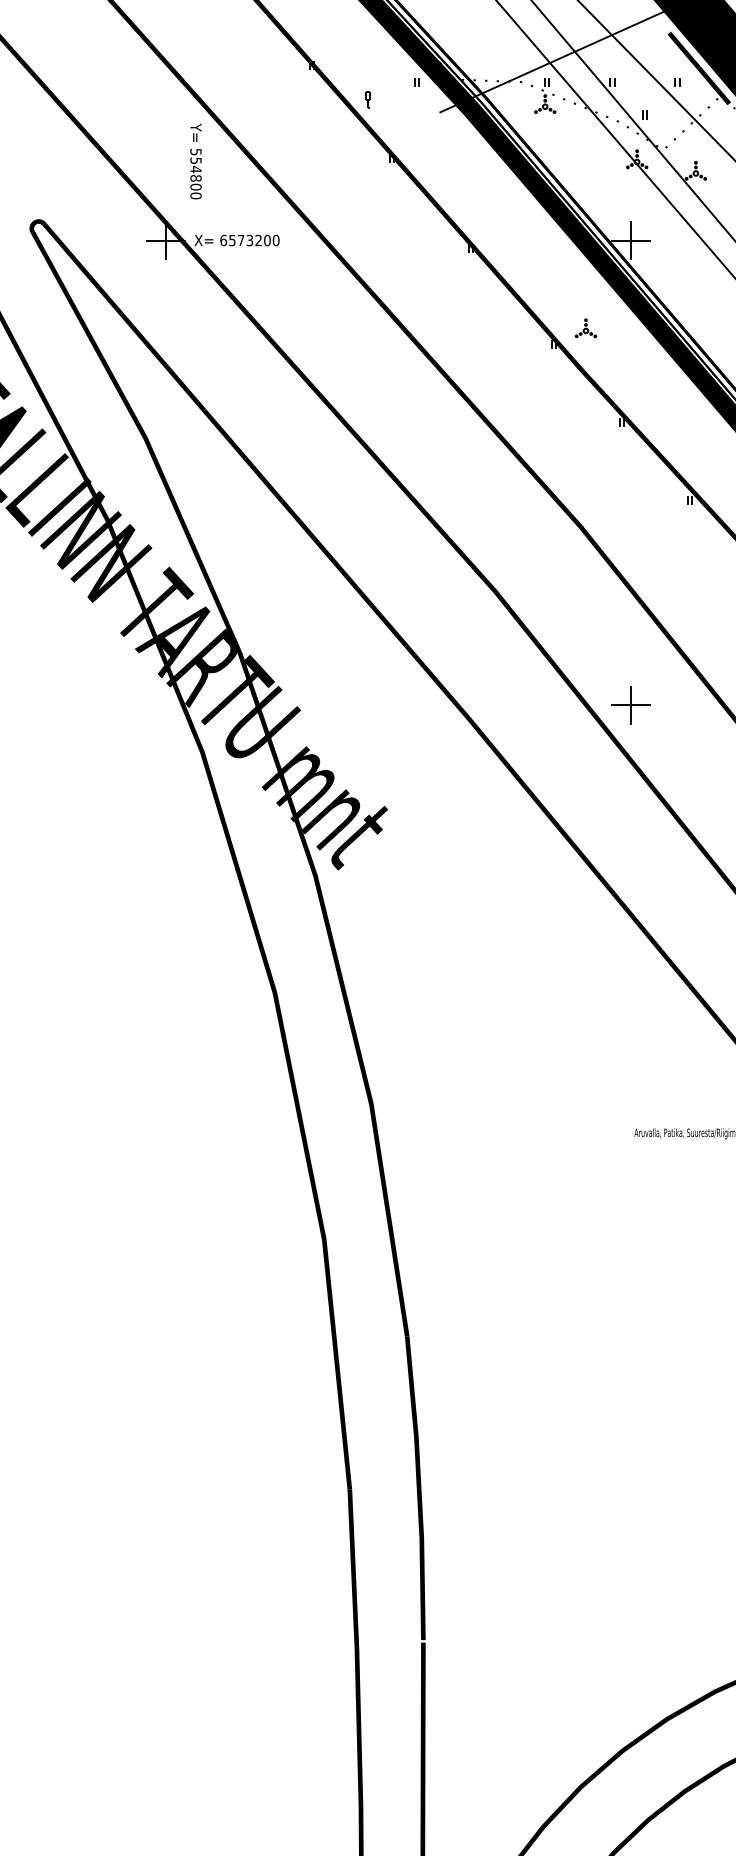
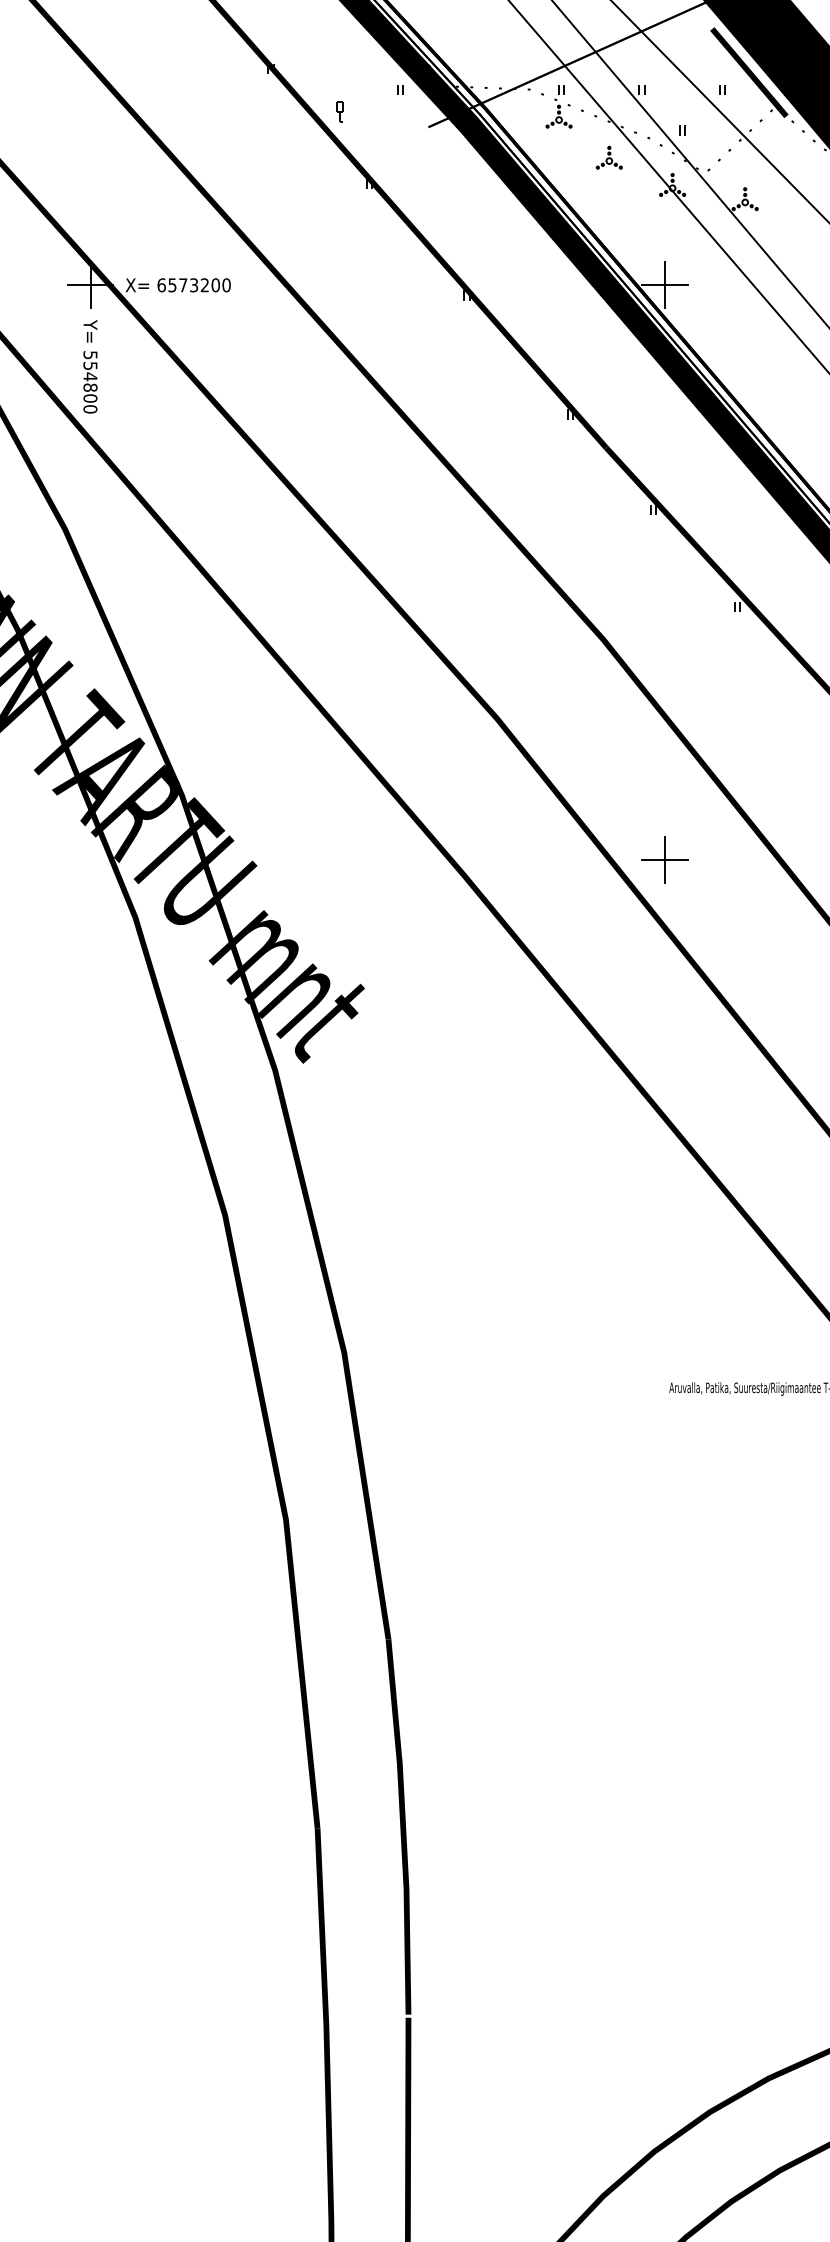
text: (195, 161) -> (89, 366), moved
part: (585, 328) -> (608, 157), moved

